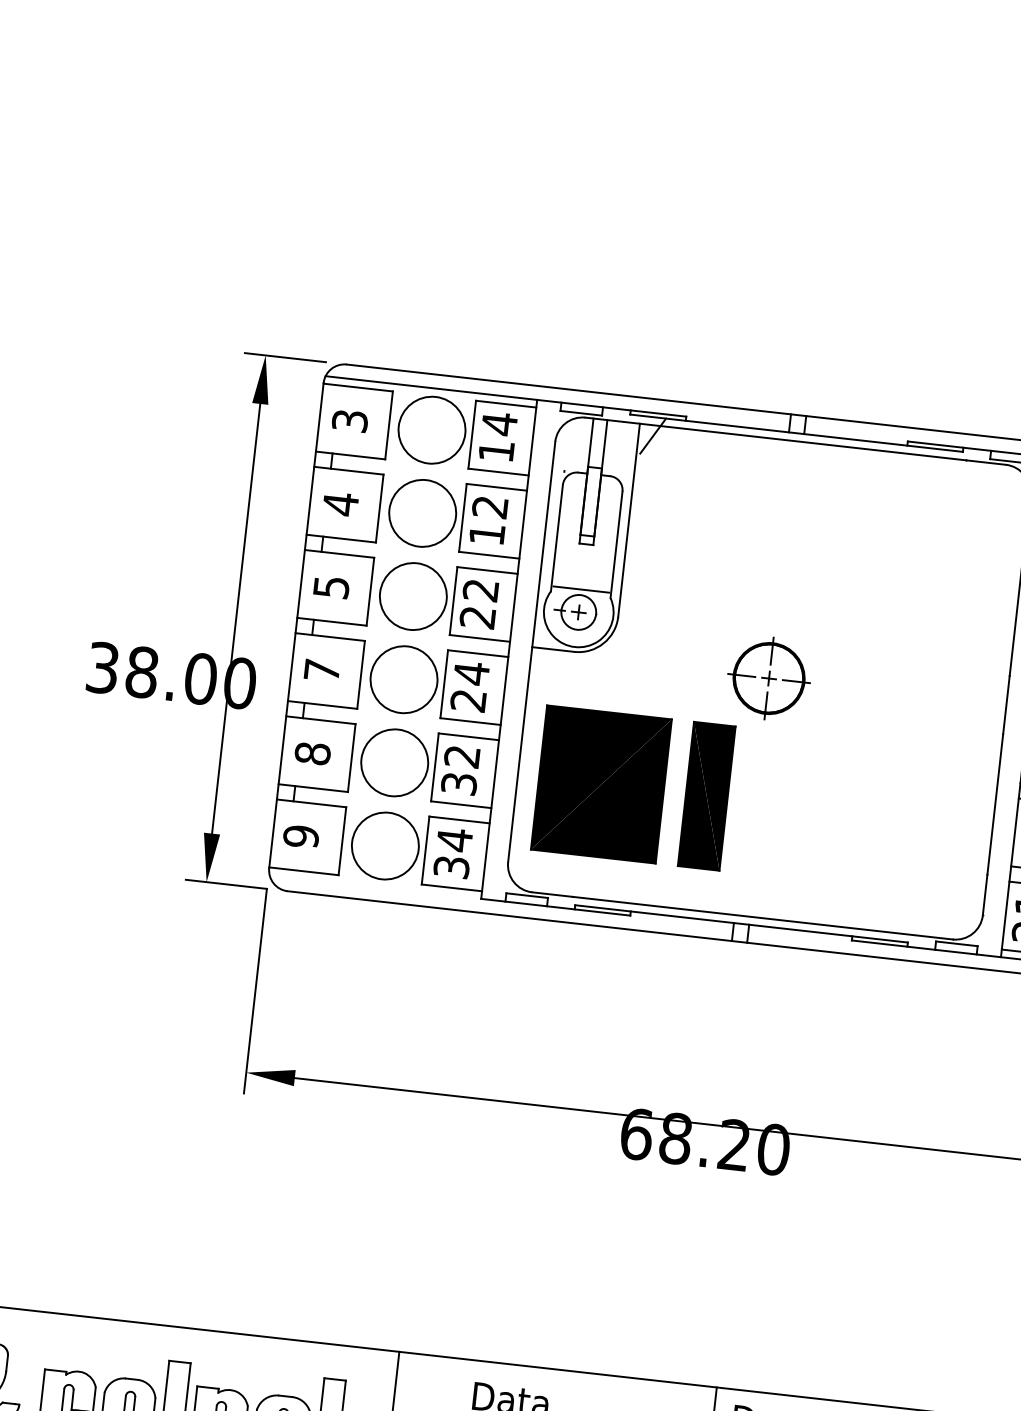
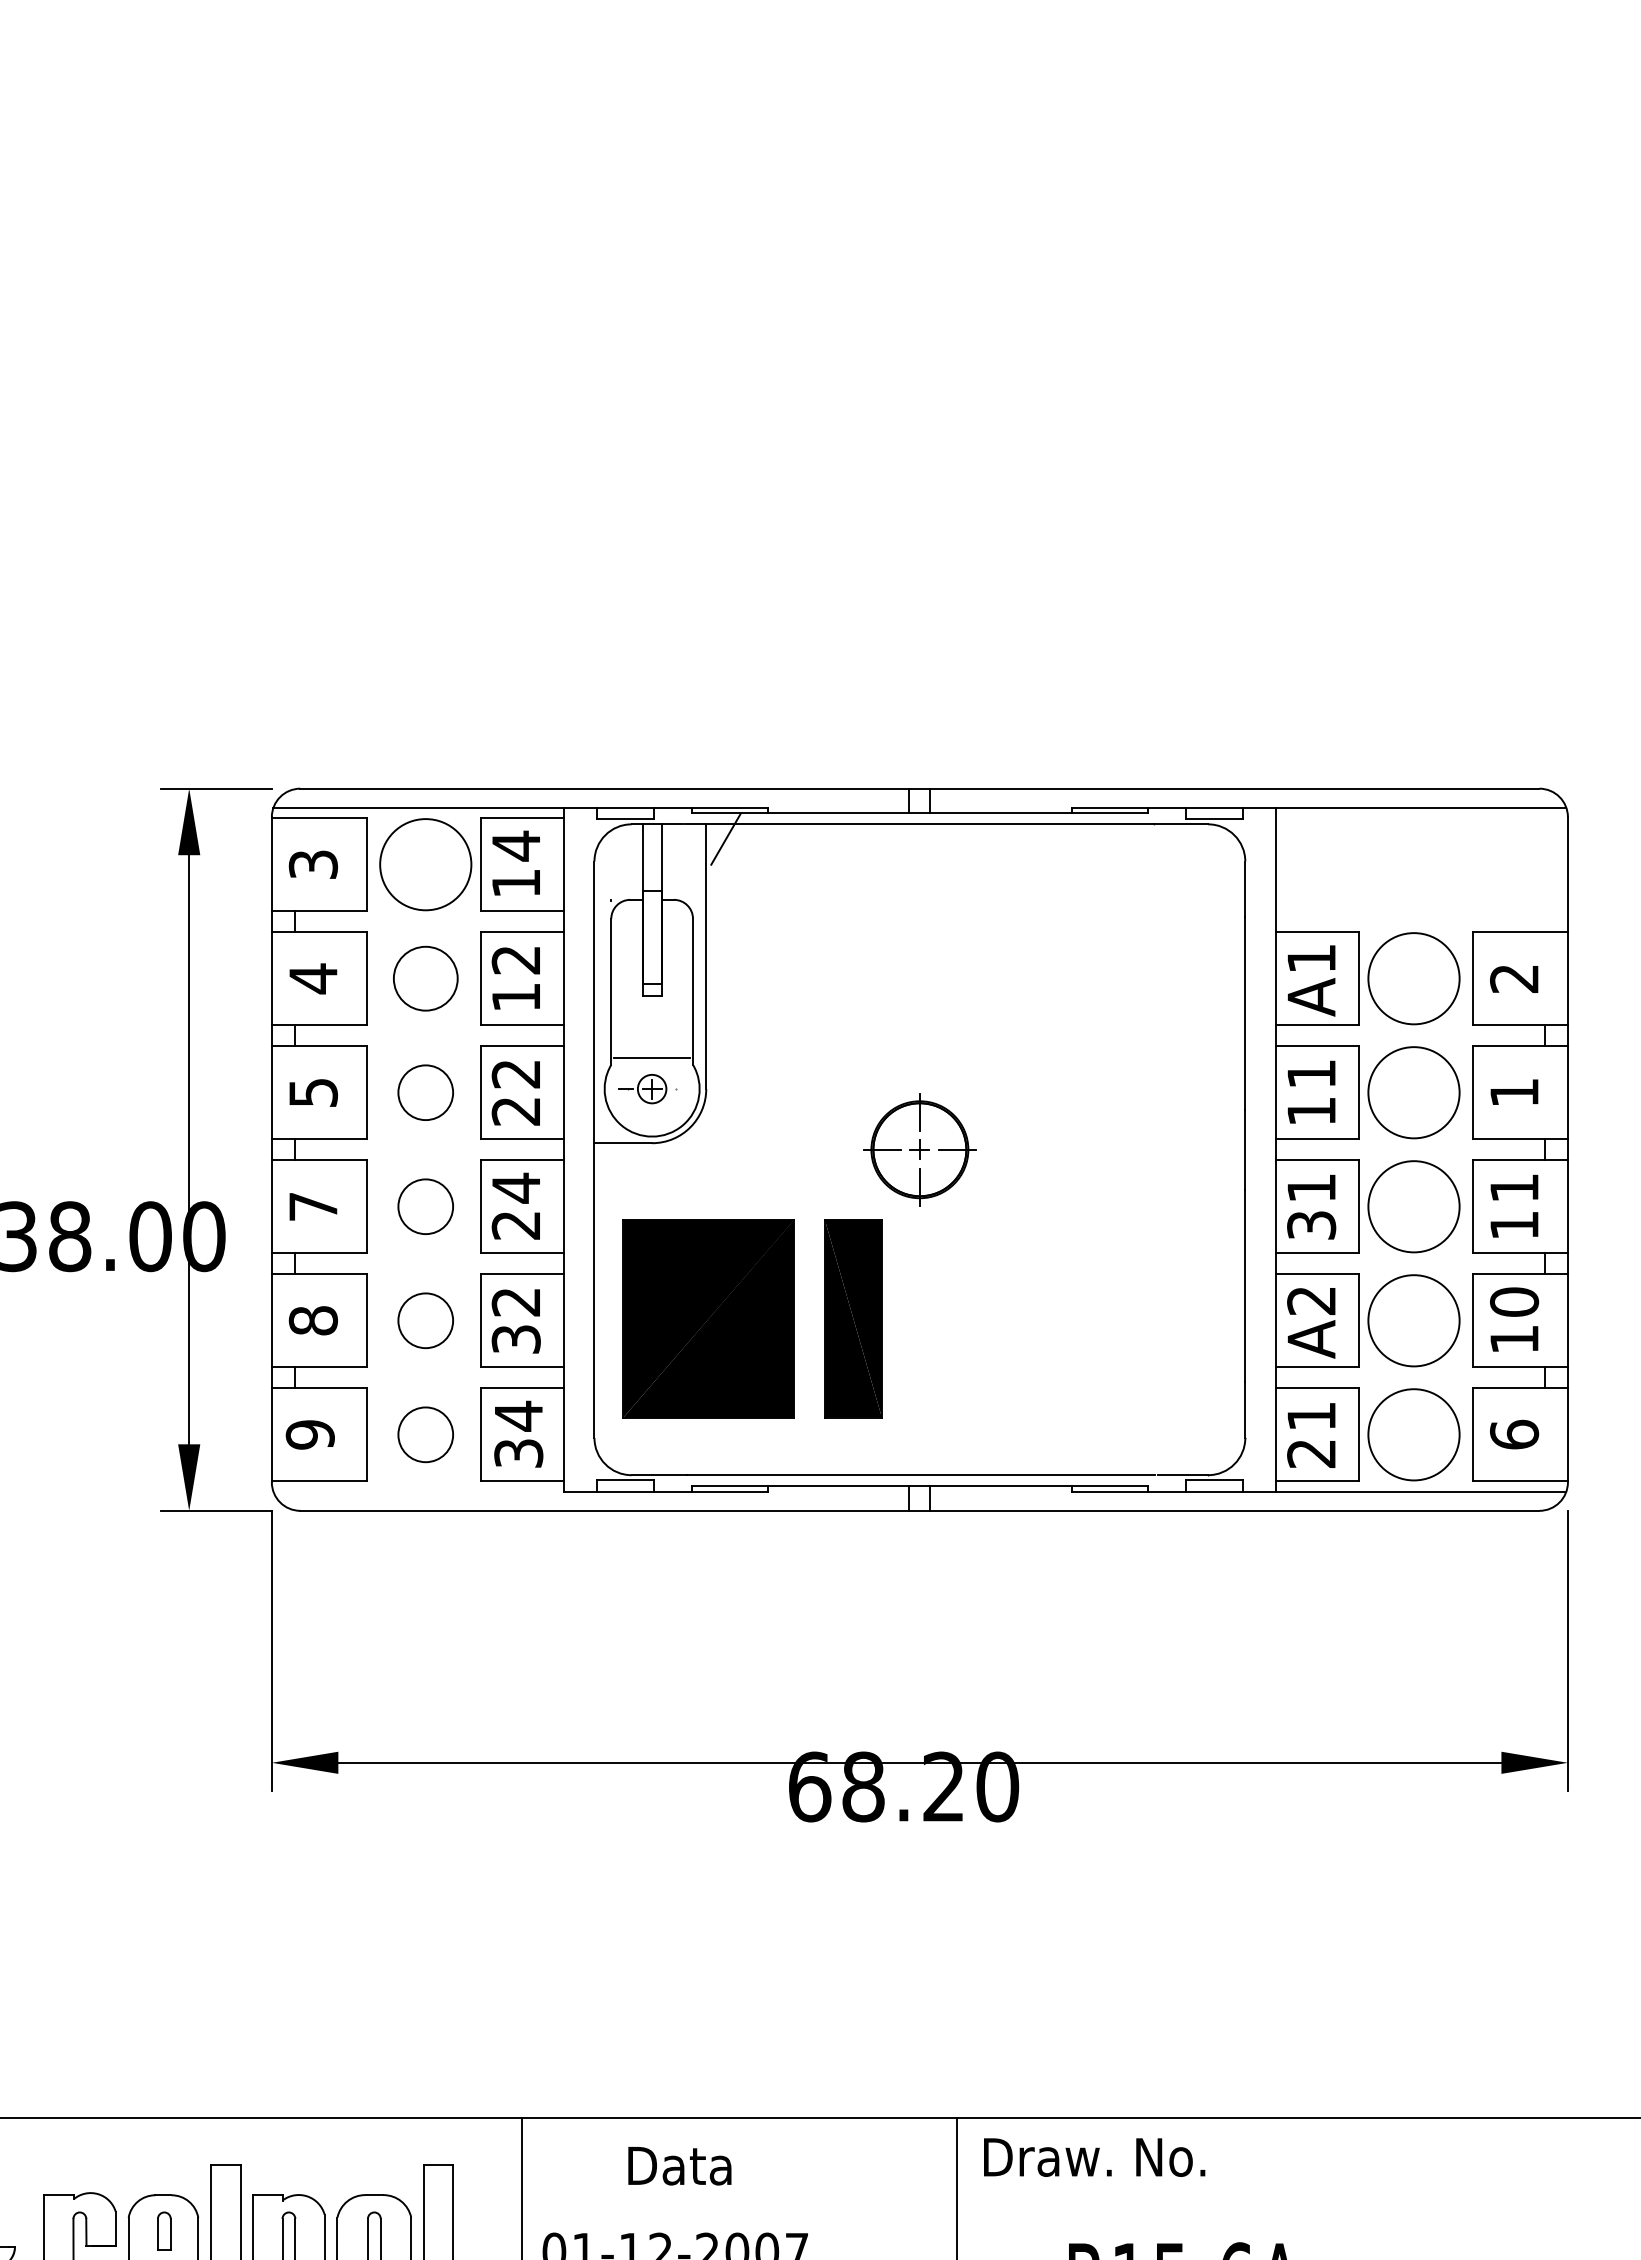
circle: (422, 513) -> (425, 978), size x0.7
circle: (413, 596) -> (425, 1092), size x0.6
circle: (578, 611) -> (651, 1088), size x0.6
circle: (403, 679) -> (425, 1206), size x0.6
circle: (394, 762) -> (425, 1320), size x0.6
circle: (385, 845) -> (425, 1434), size x0.6

